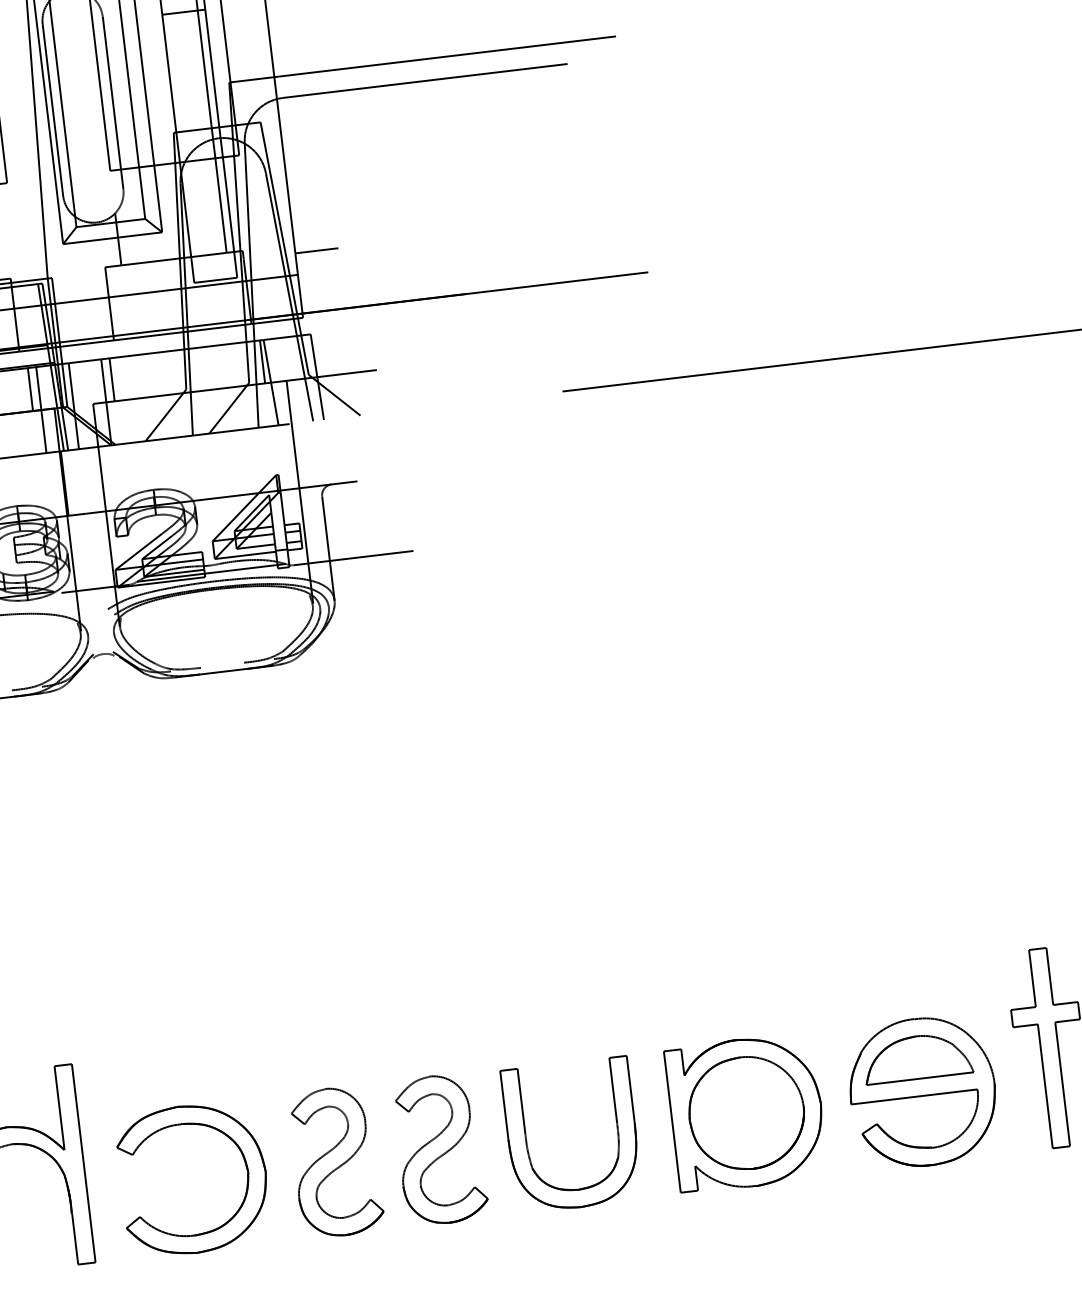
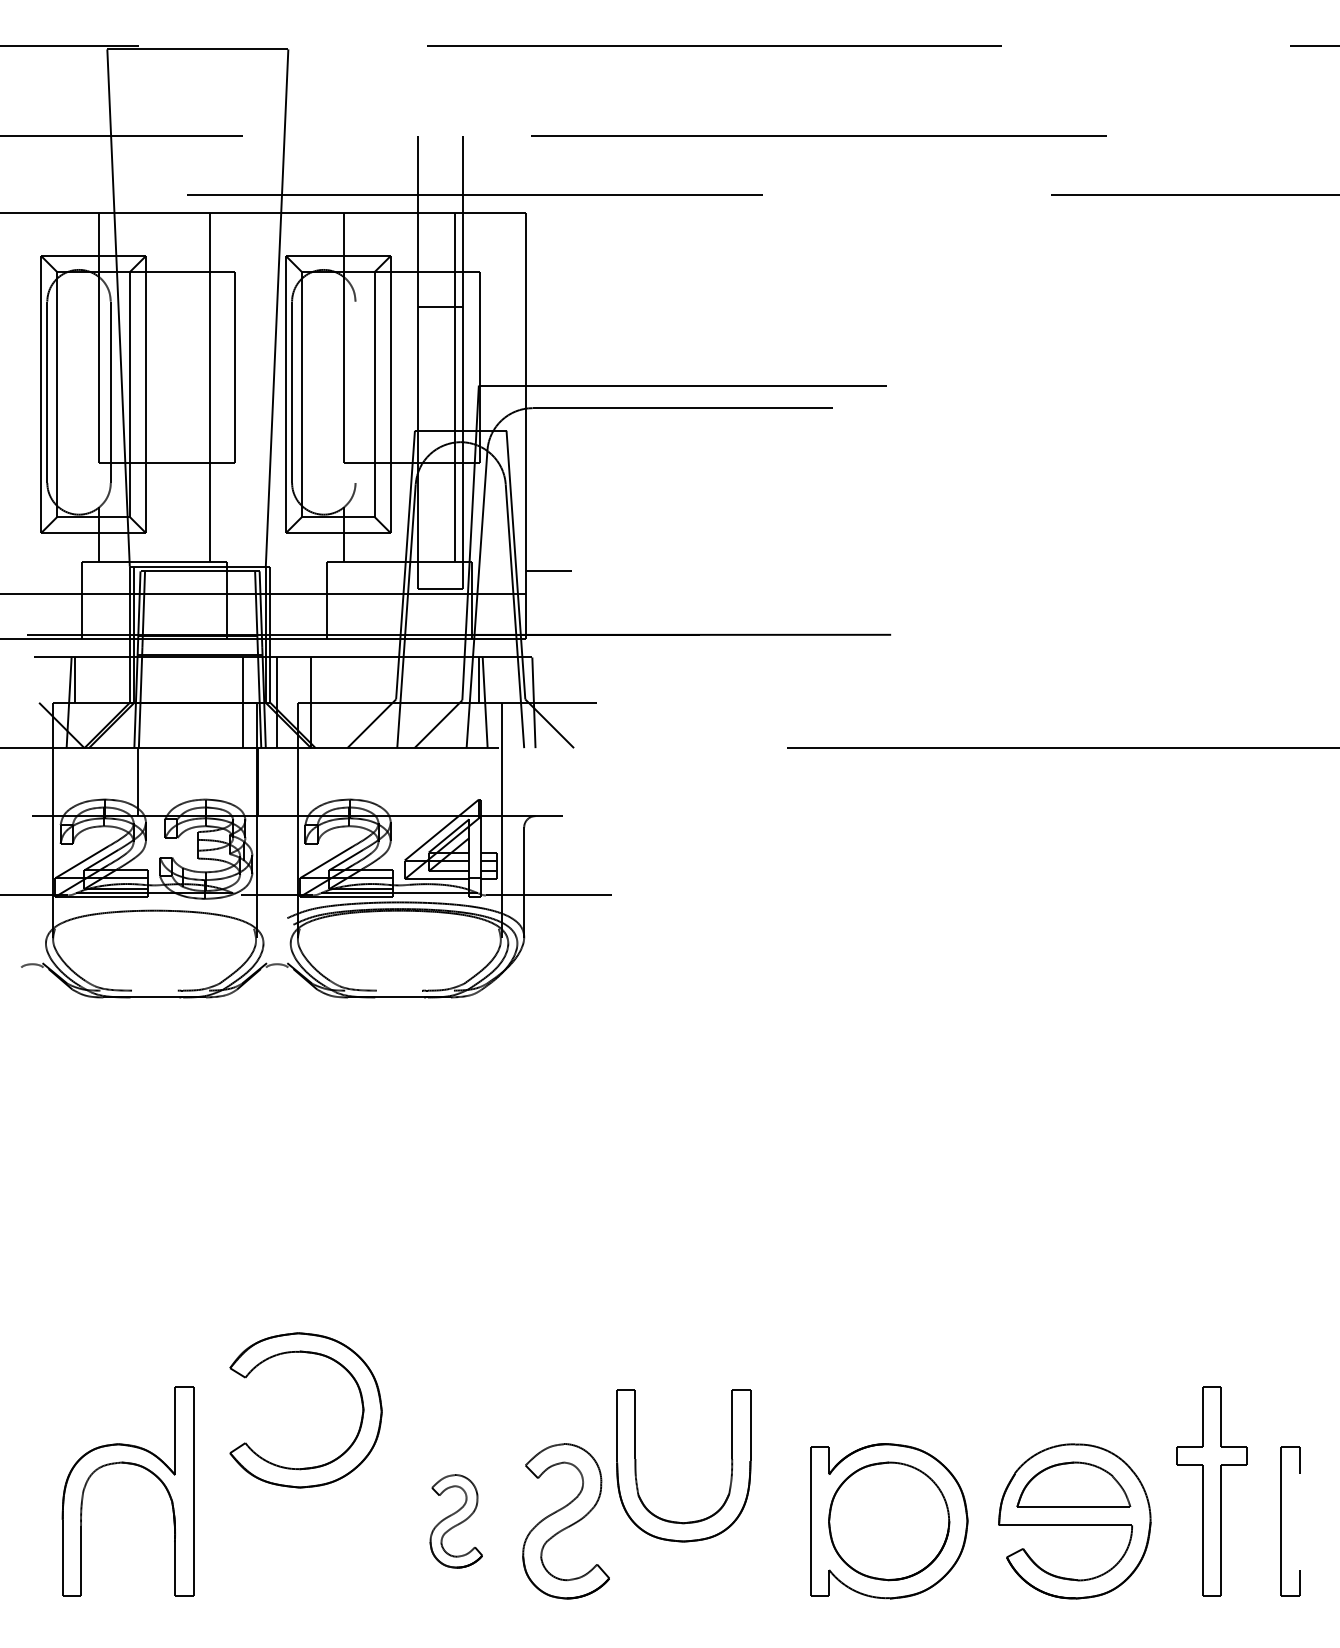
line: (112, 102) -> (355, 391), removed
line: (112, 379) -> (320, 679), removed
line: (30, 388) -> (234, 679), removed
part: (527, 1140) -> (636, 1465), moved
part: (336, 1162) -> (456, 1521), size x0.6
part: (246, 1187) -> (359, 1425), moved

